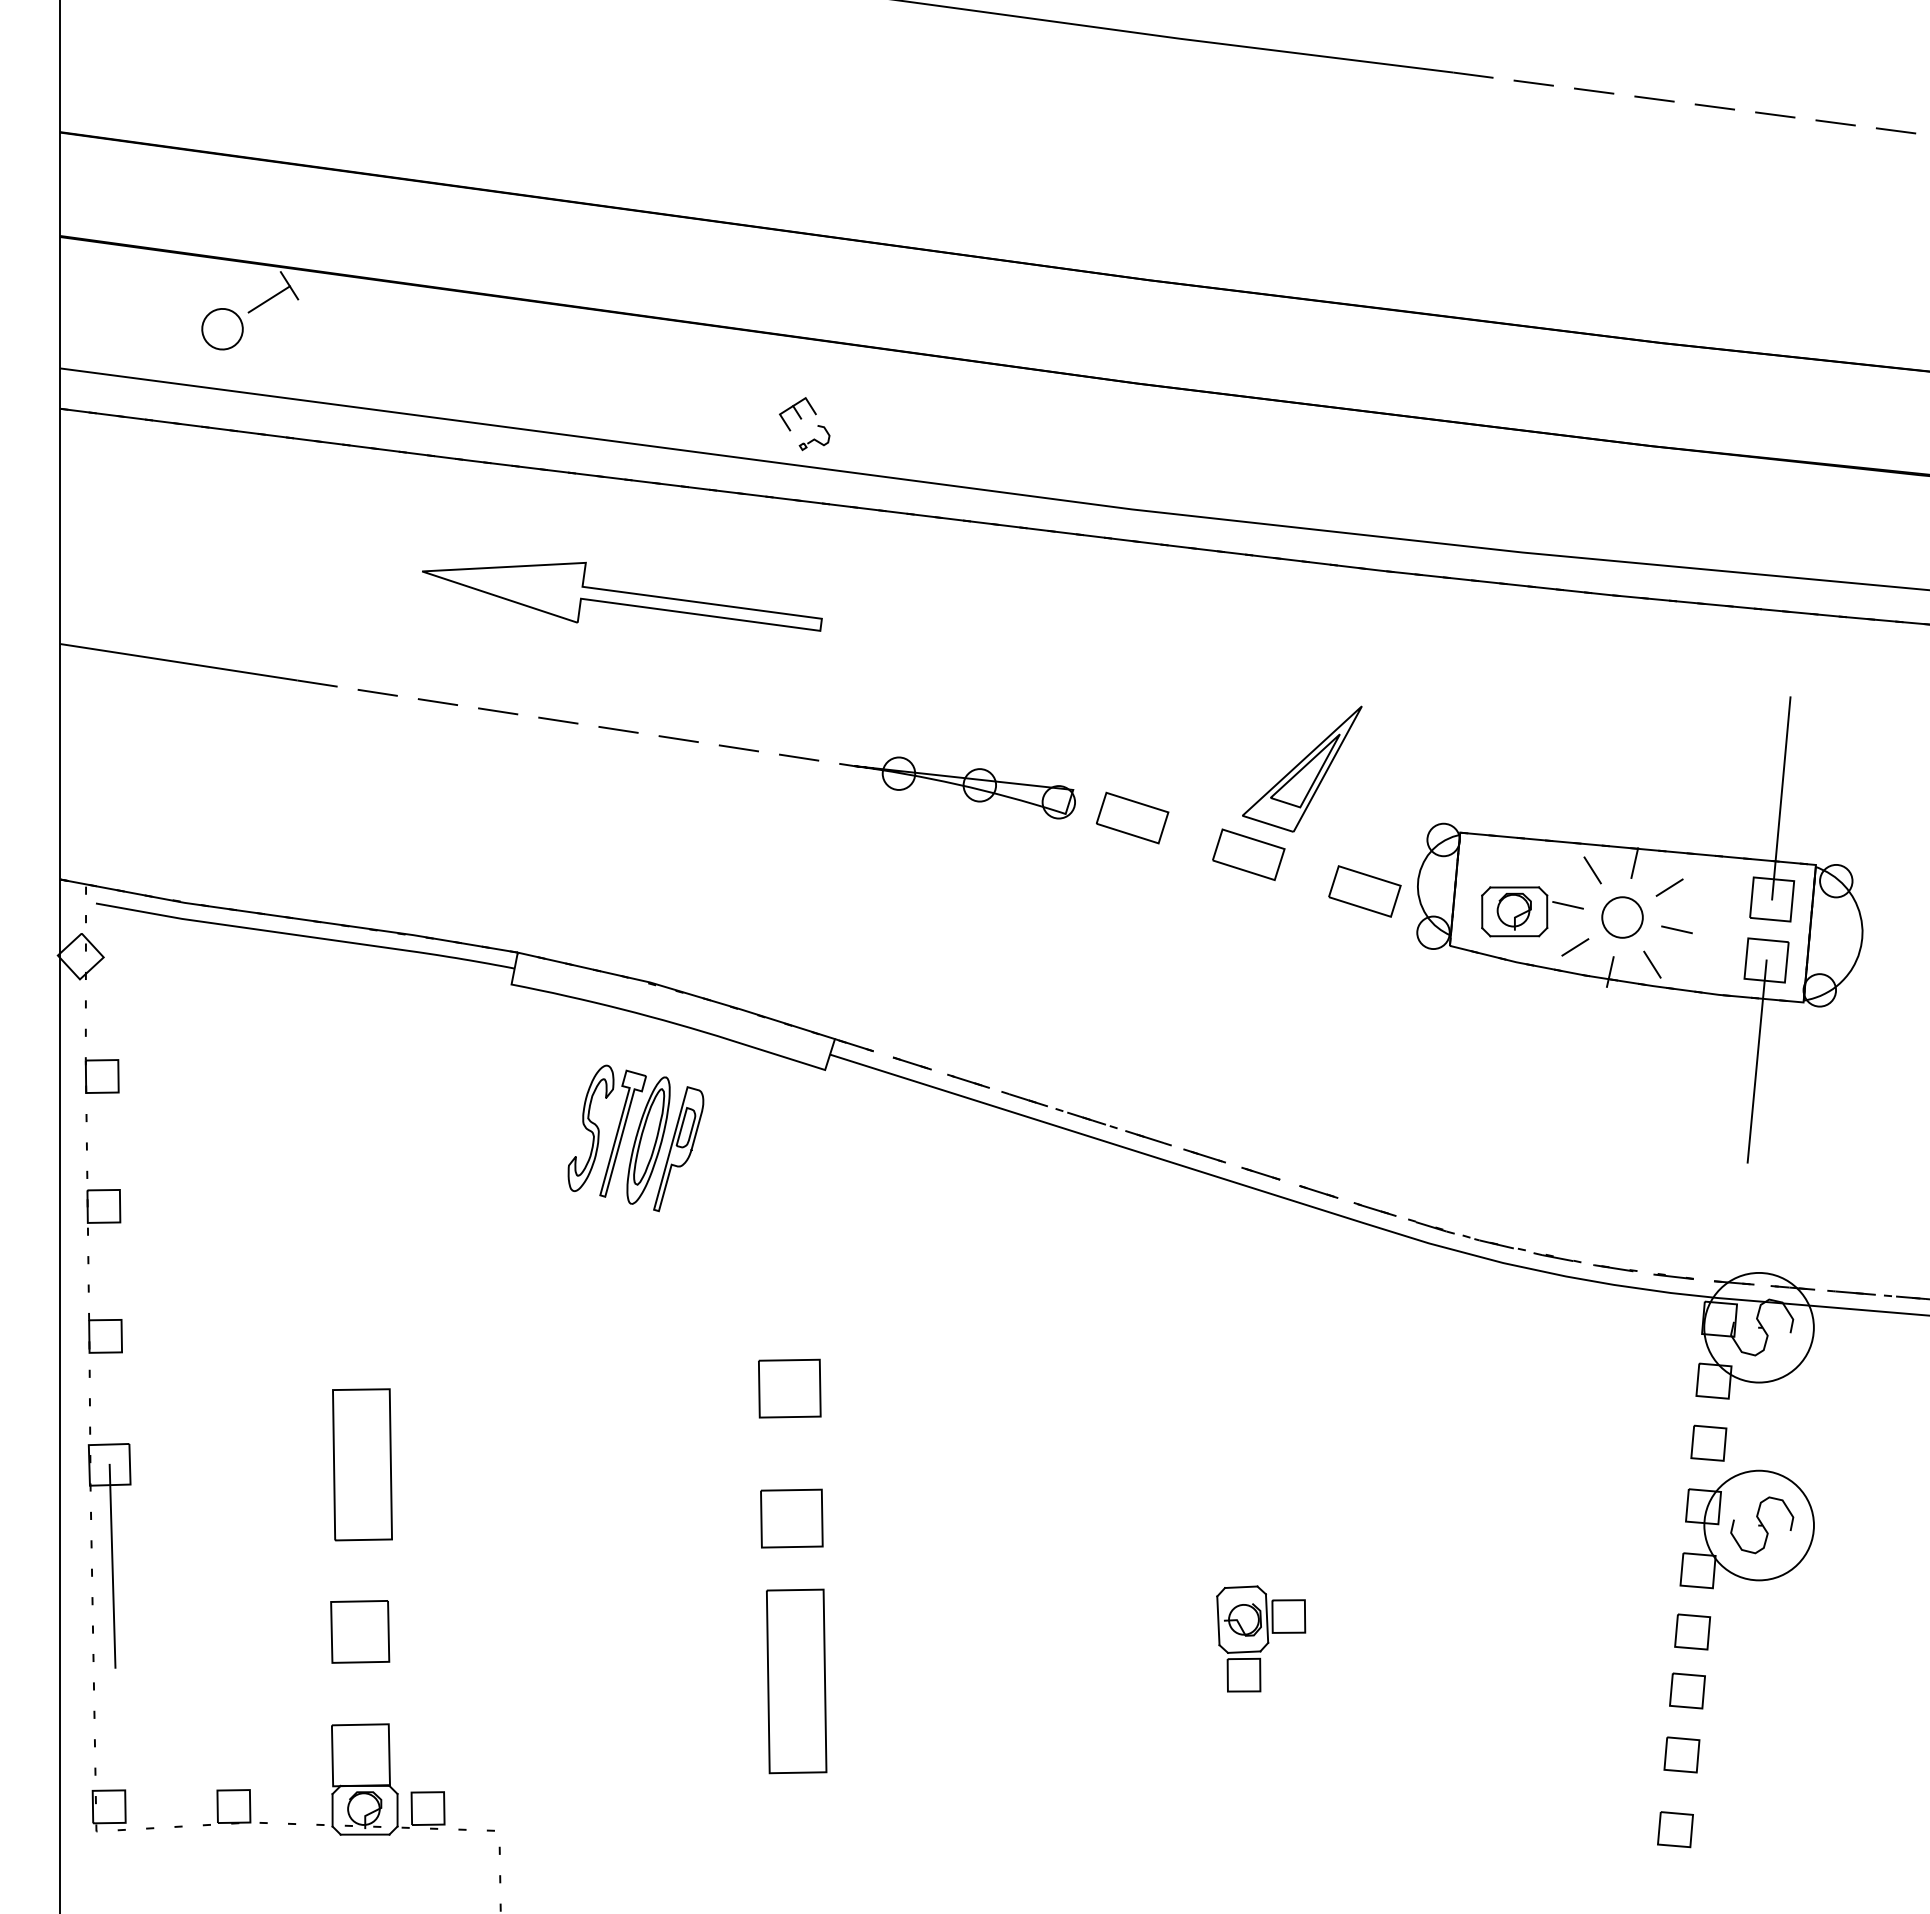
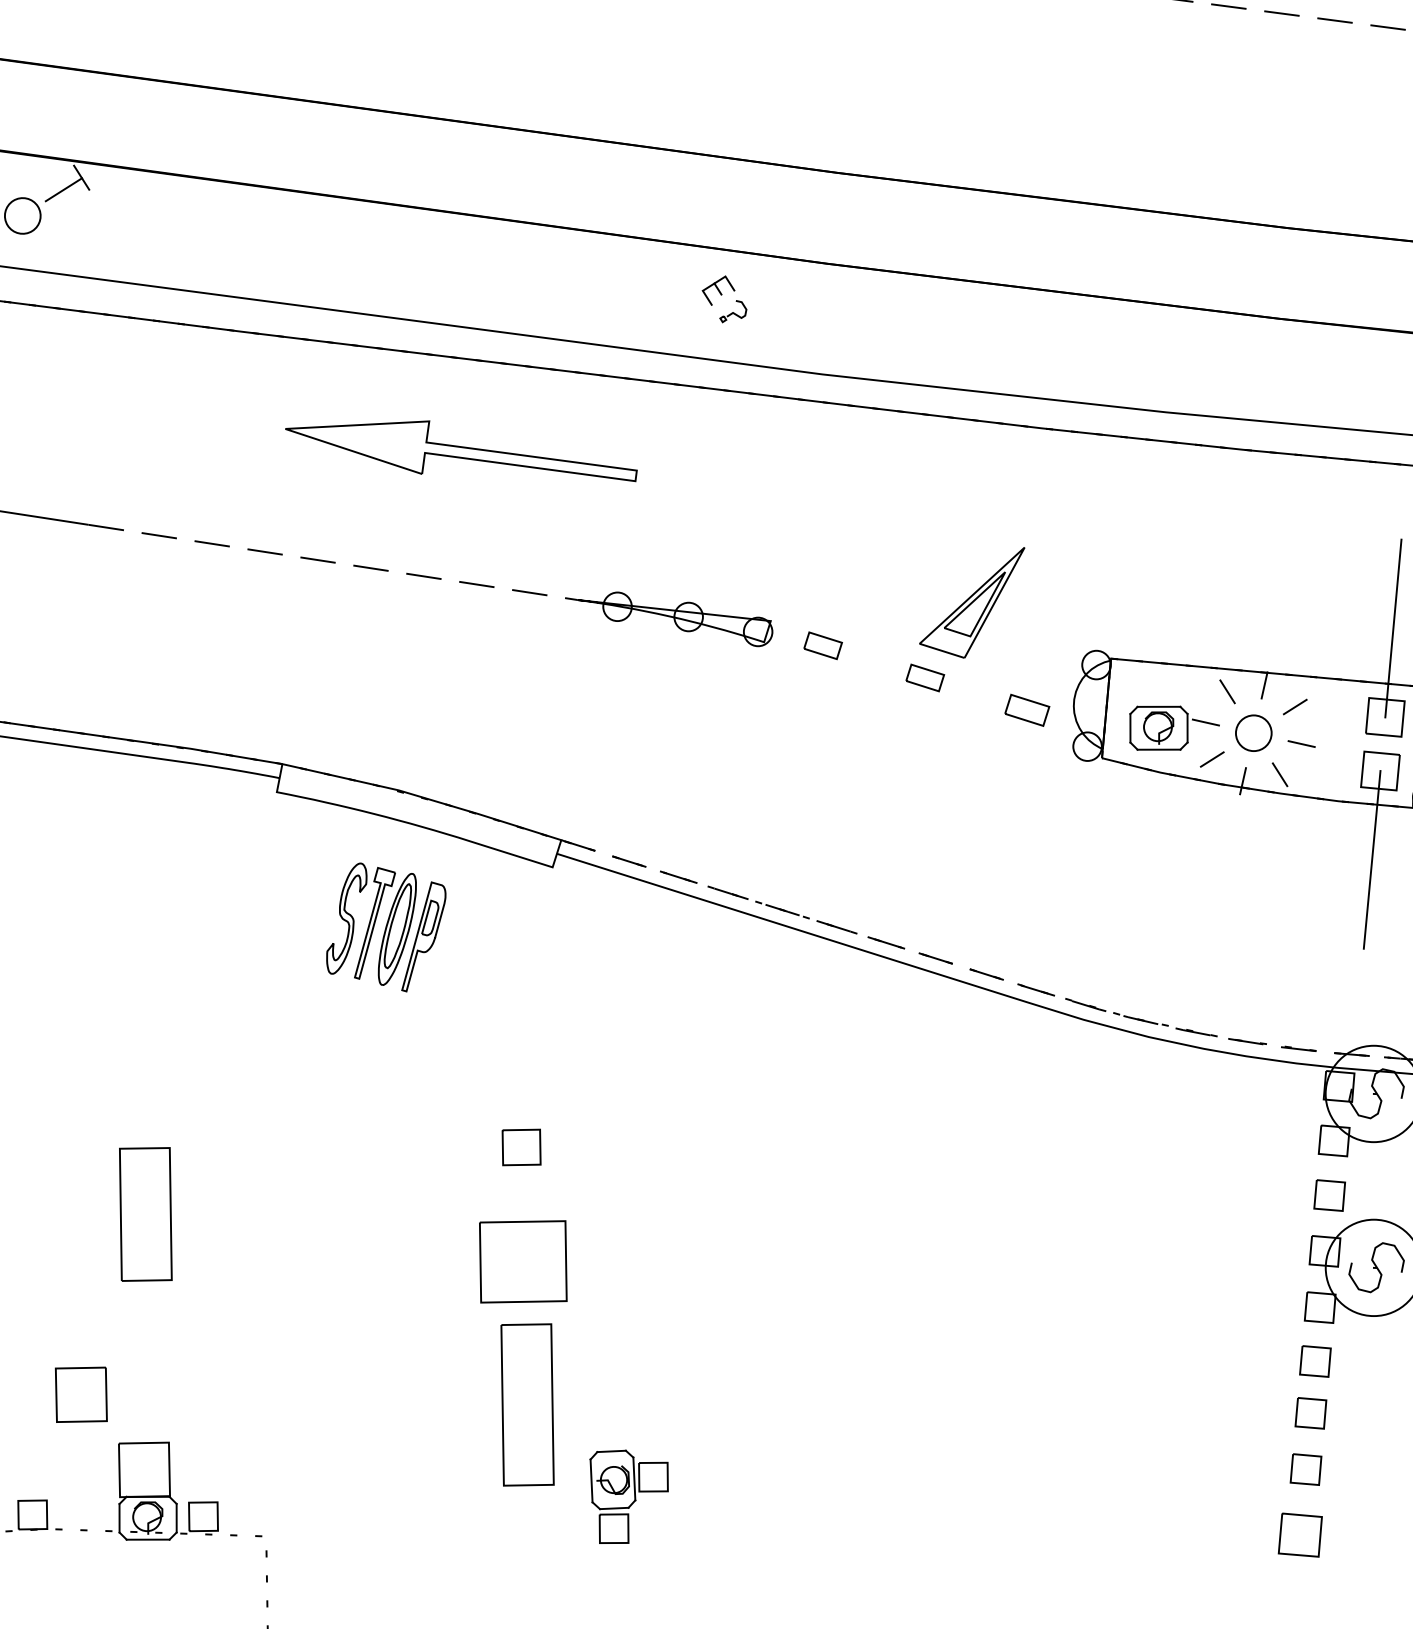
part: (804, 424) -> (724, 299), moved
part: (622, 596) -> (461, 450), moved
part: (1132, 817) -> (822, 645), size x0.6
part: (1248, 854) -> (924, 677), size x0.6
part: (1364, 891) -> (1026, 710), size x0.7
part: (789, 1388) -> (521, 1147), size x0.7
part: (791, 1518) -> (523, 1261), size x1.6
part: (360, 1631) -> (81, 1394), moved
part: (1261, 1638) -> (629, 1496), moved
part: (1675, 1829) -> (1300, 1535), size x1.4

